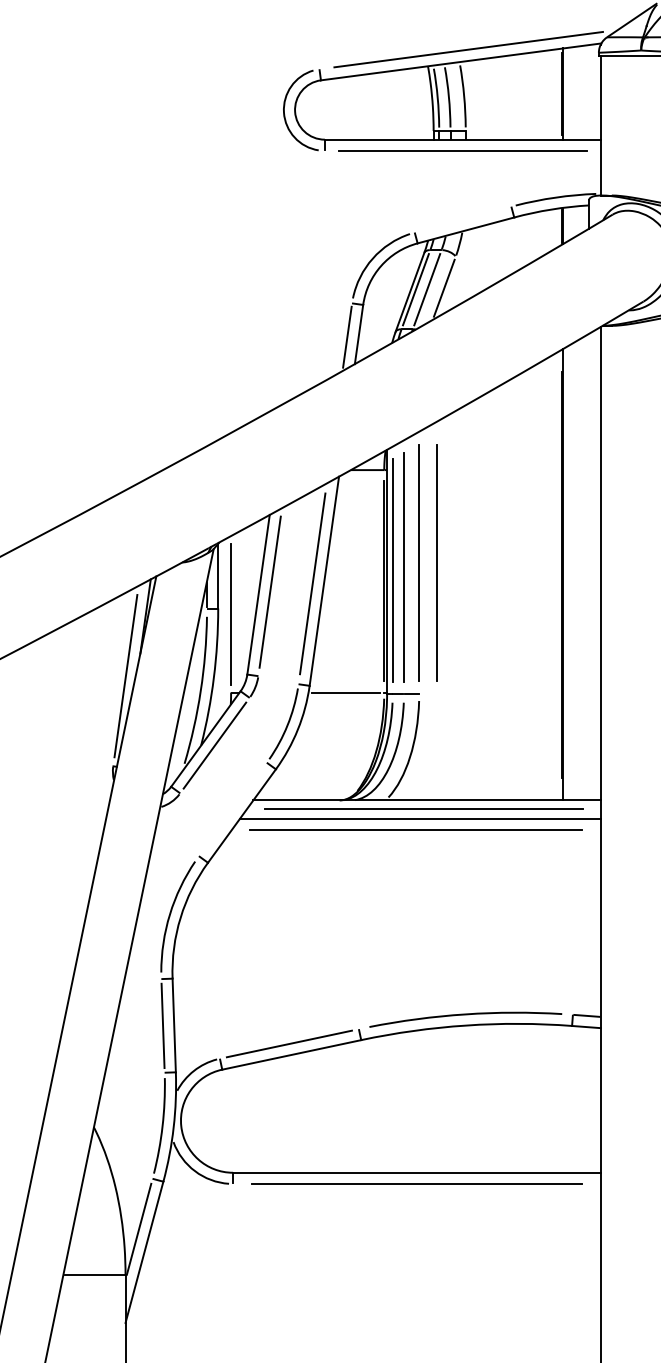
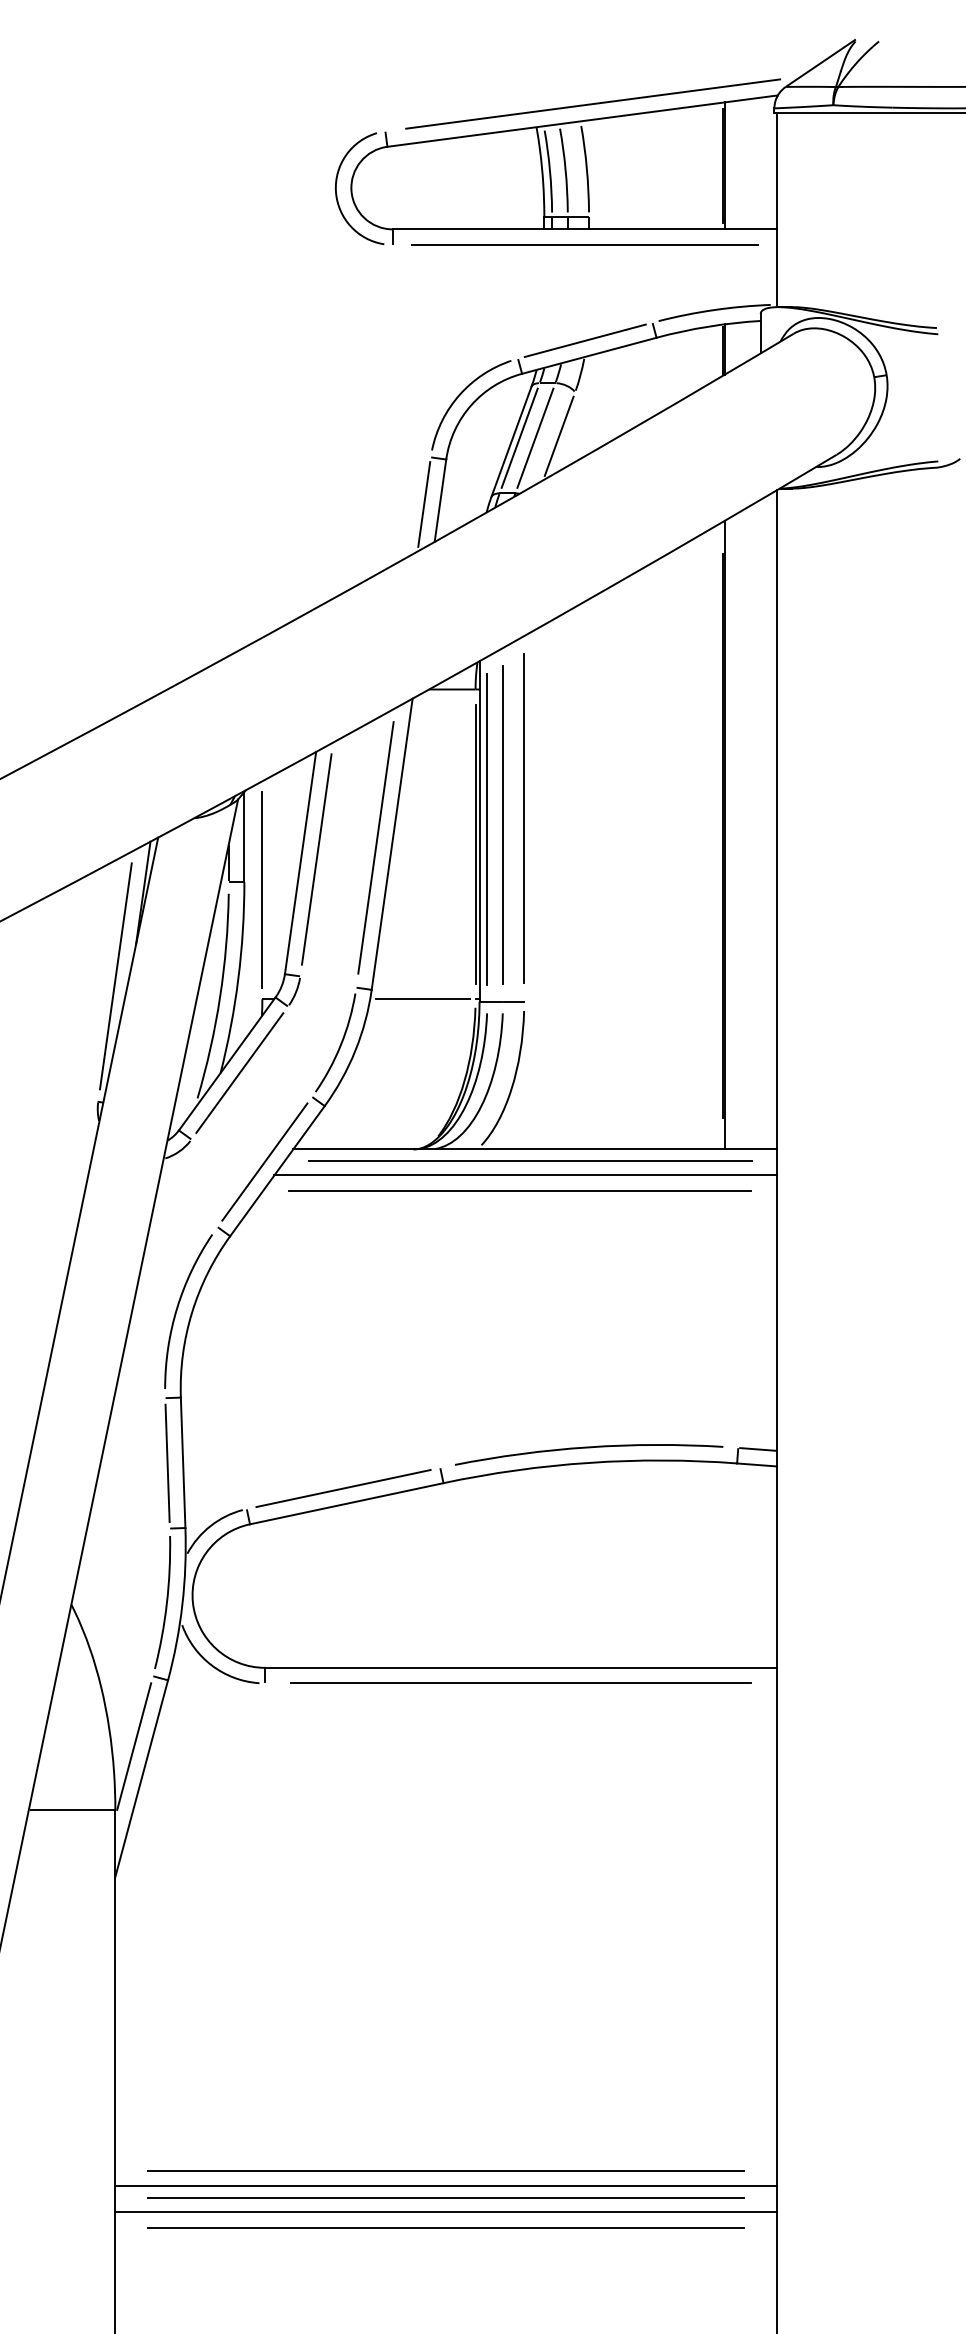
line: (462, 219) -> (584, 340), added
line: (436, 562) -> (548, 818), removed
line: (232, 809) -> (264, 1161), added

